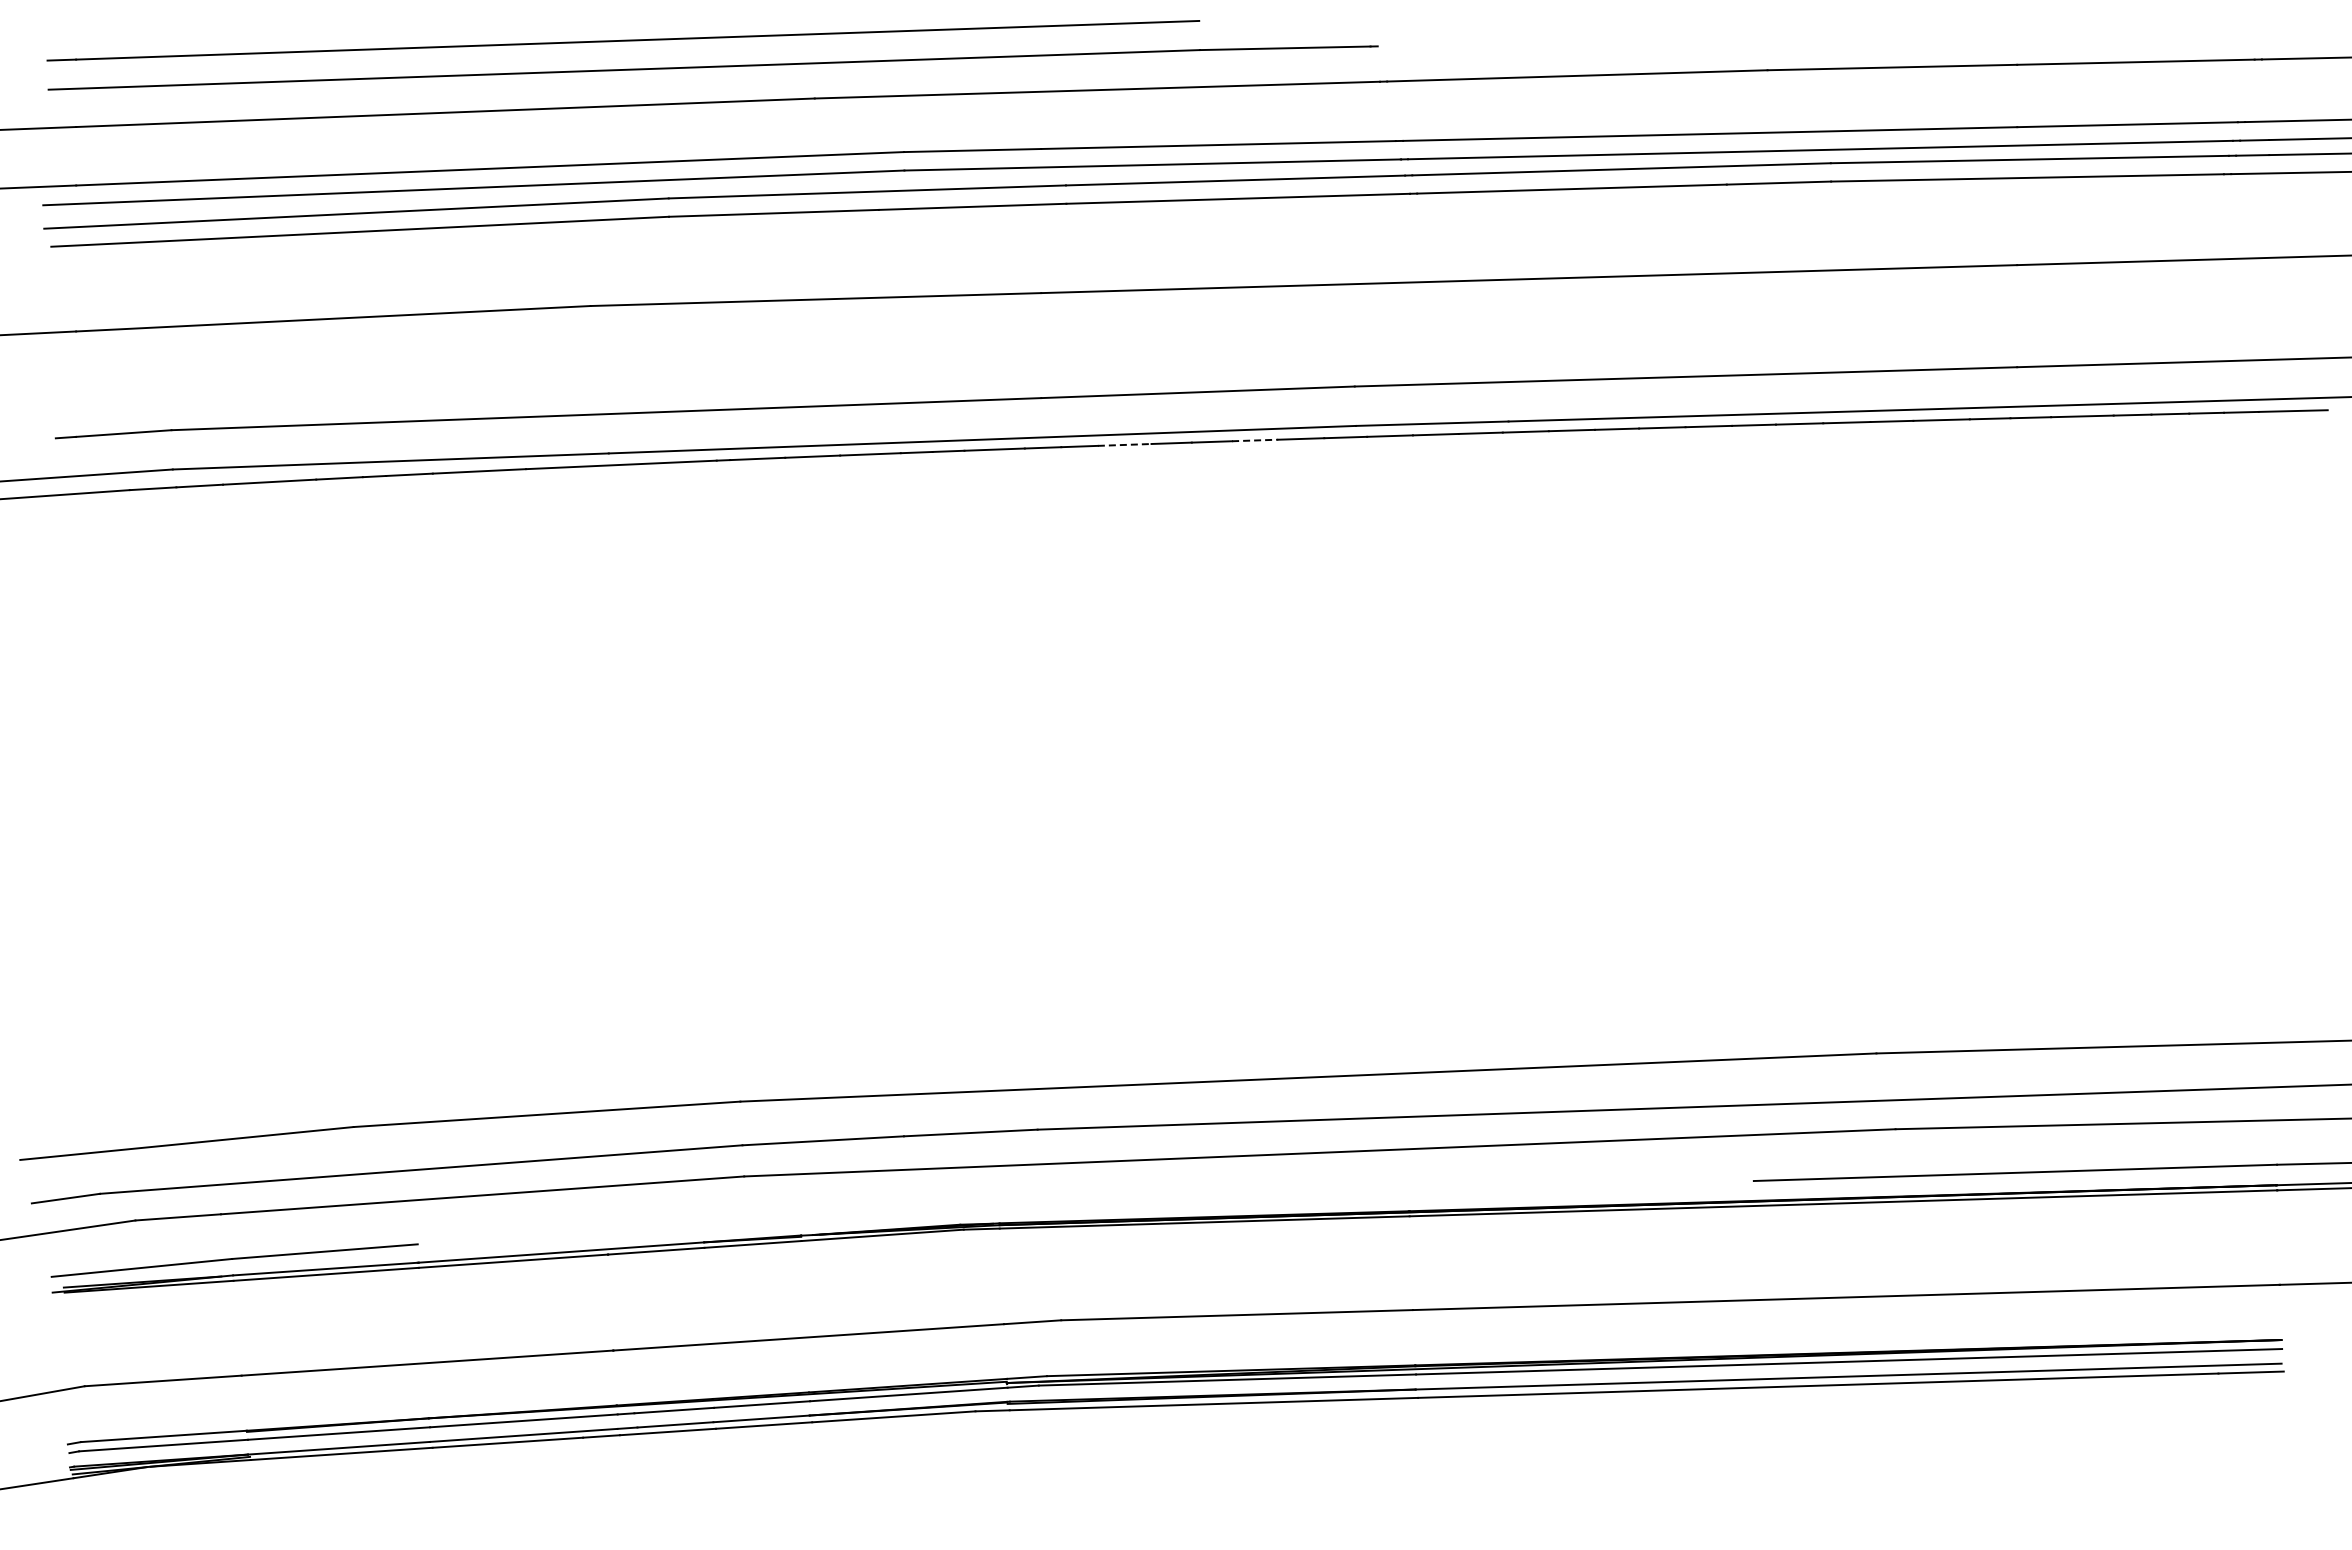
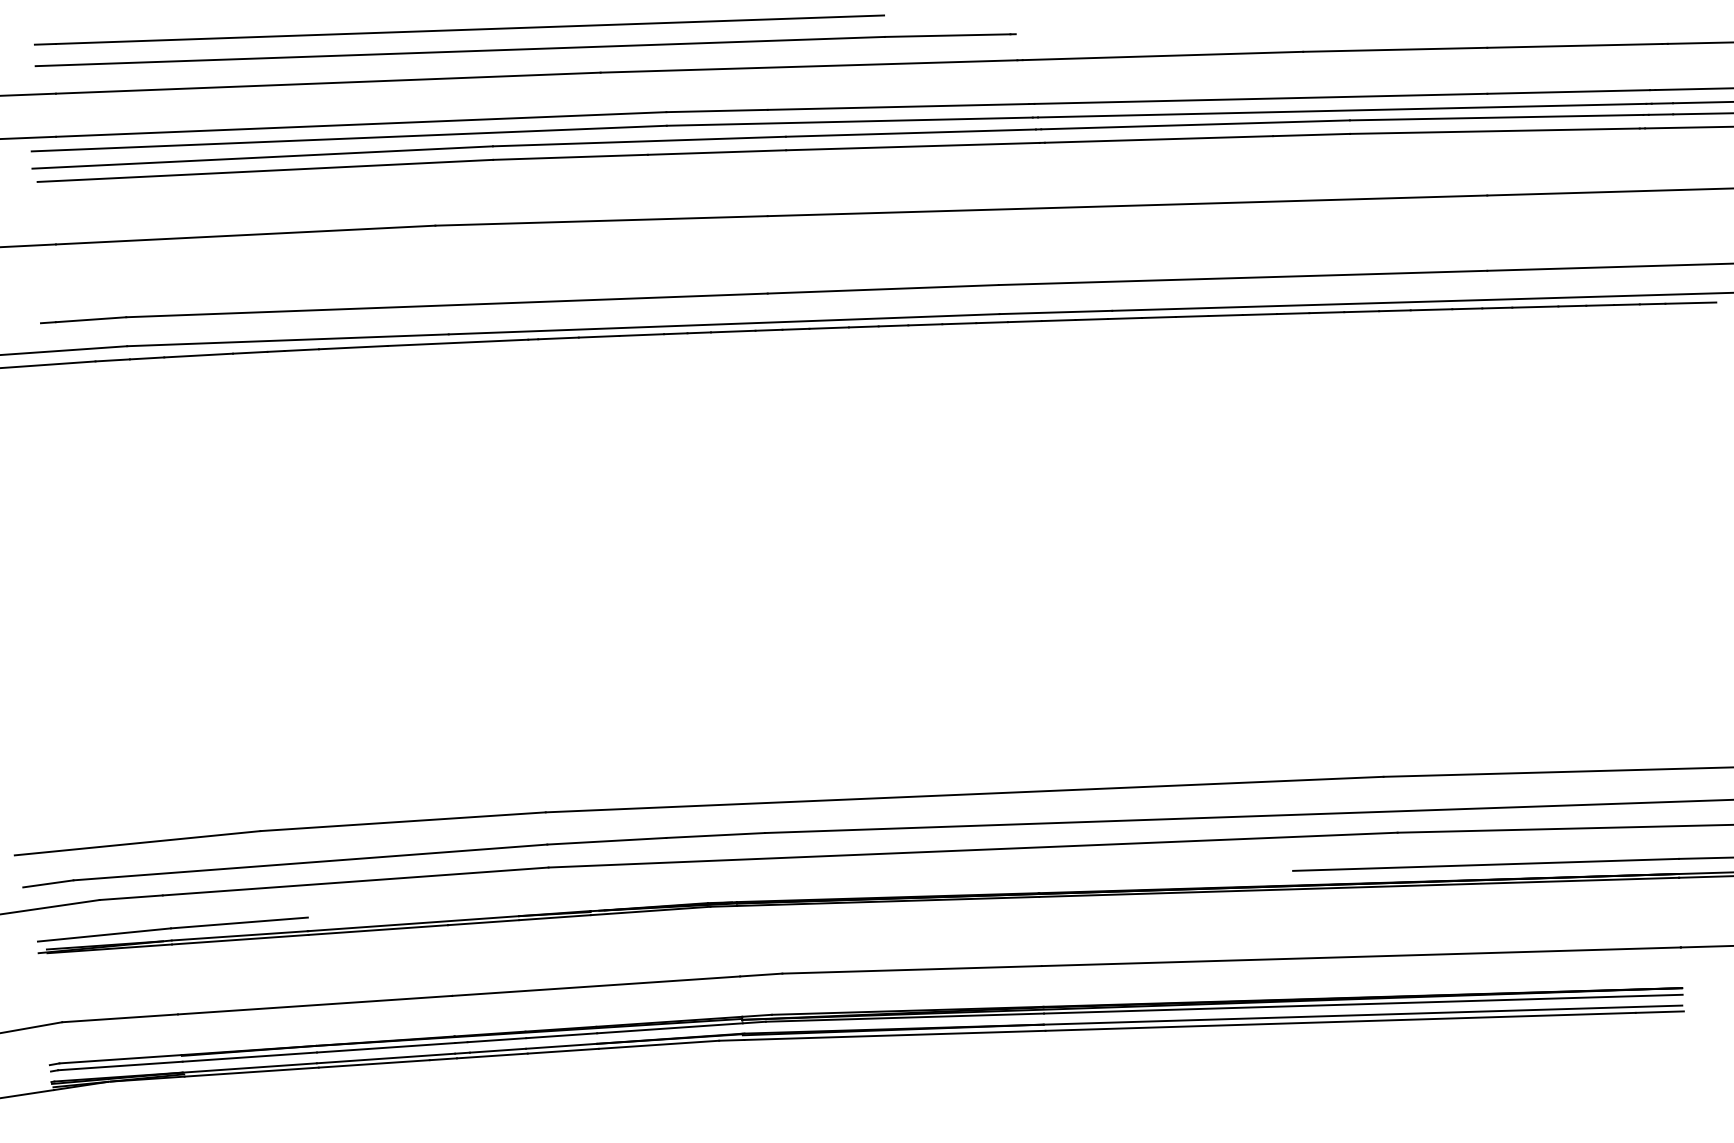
line: (1255, 440) -> (925, 324), dashed -> solid
line: (1124, 444) -> (829, 327), dashed -> solid

